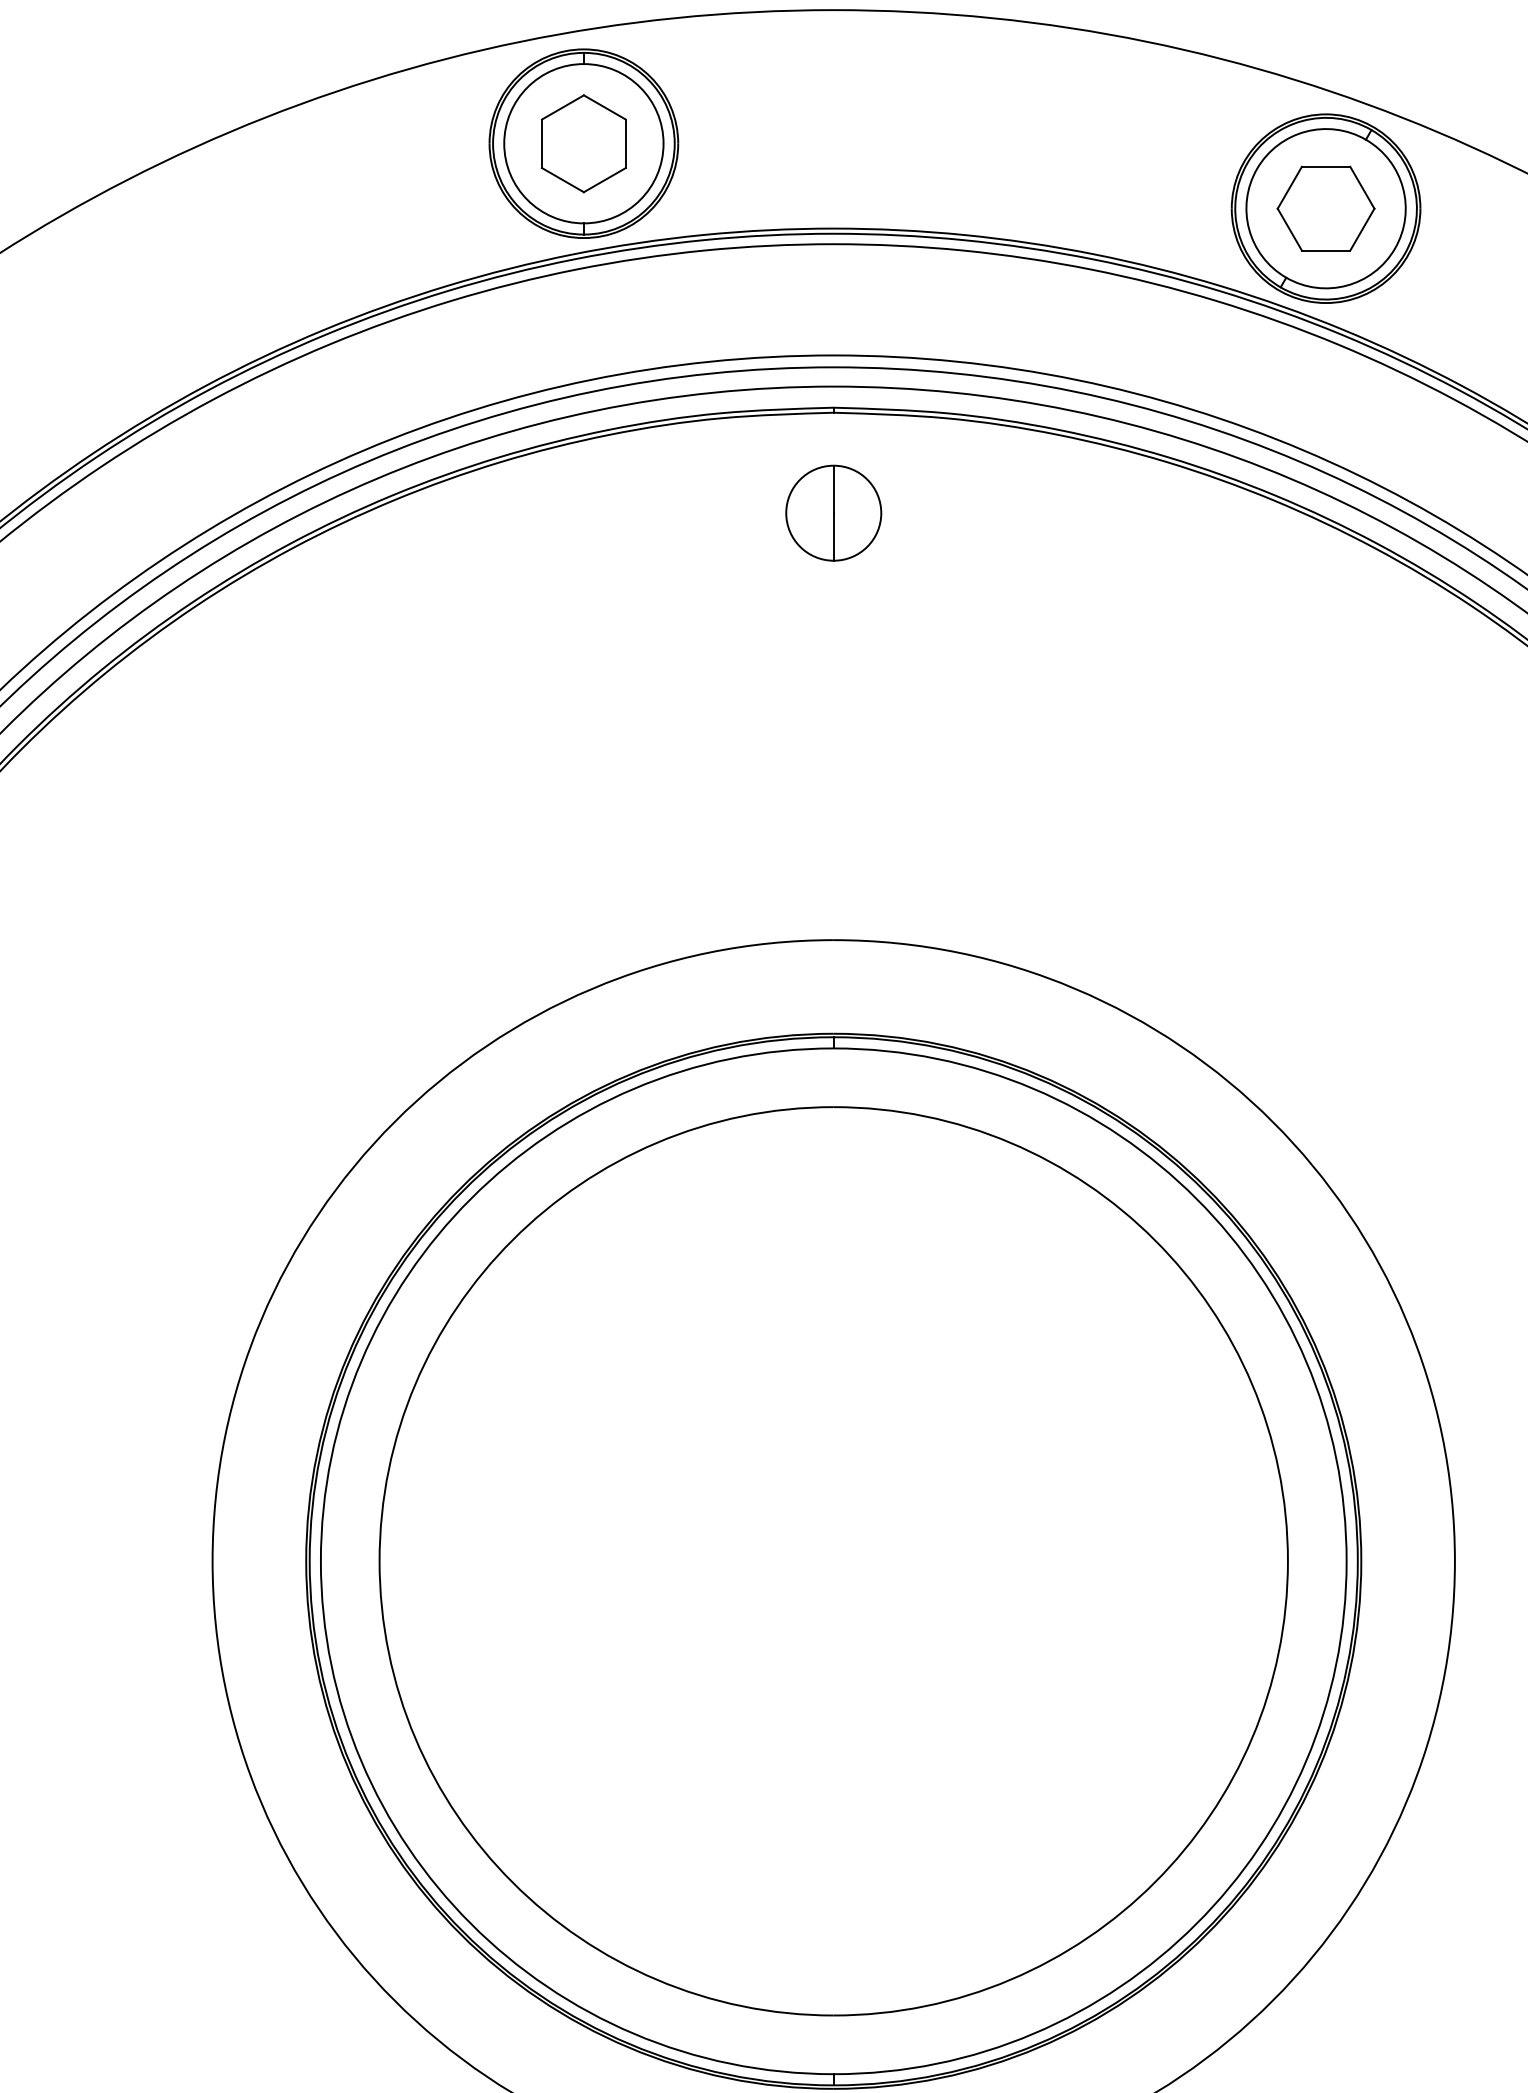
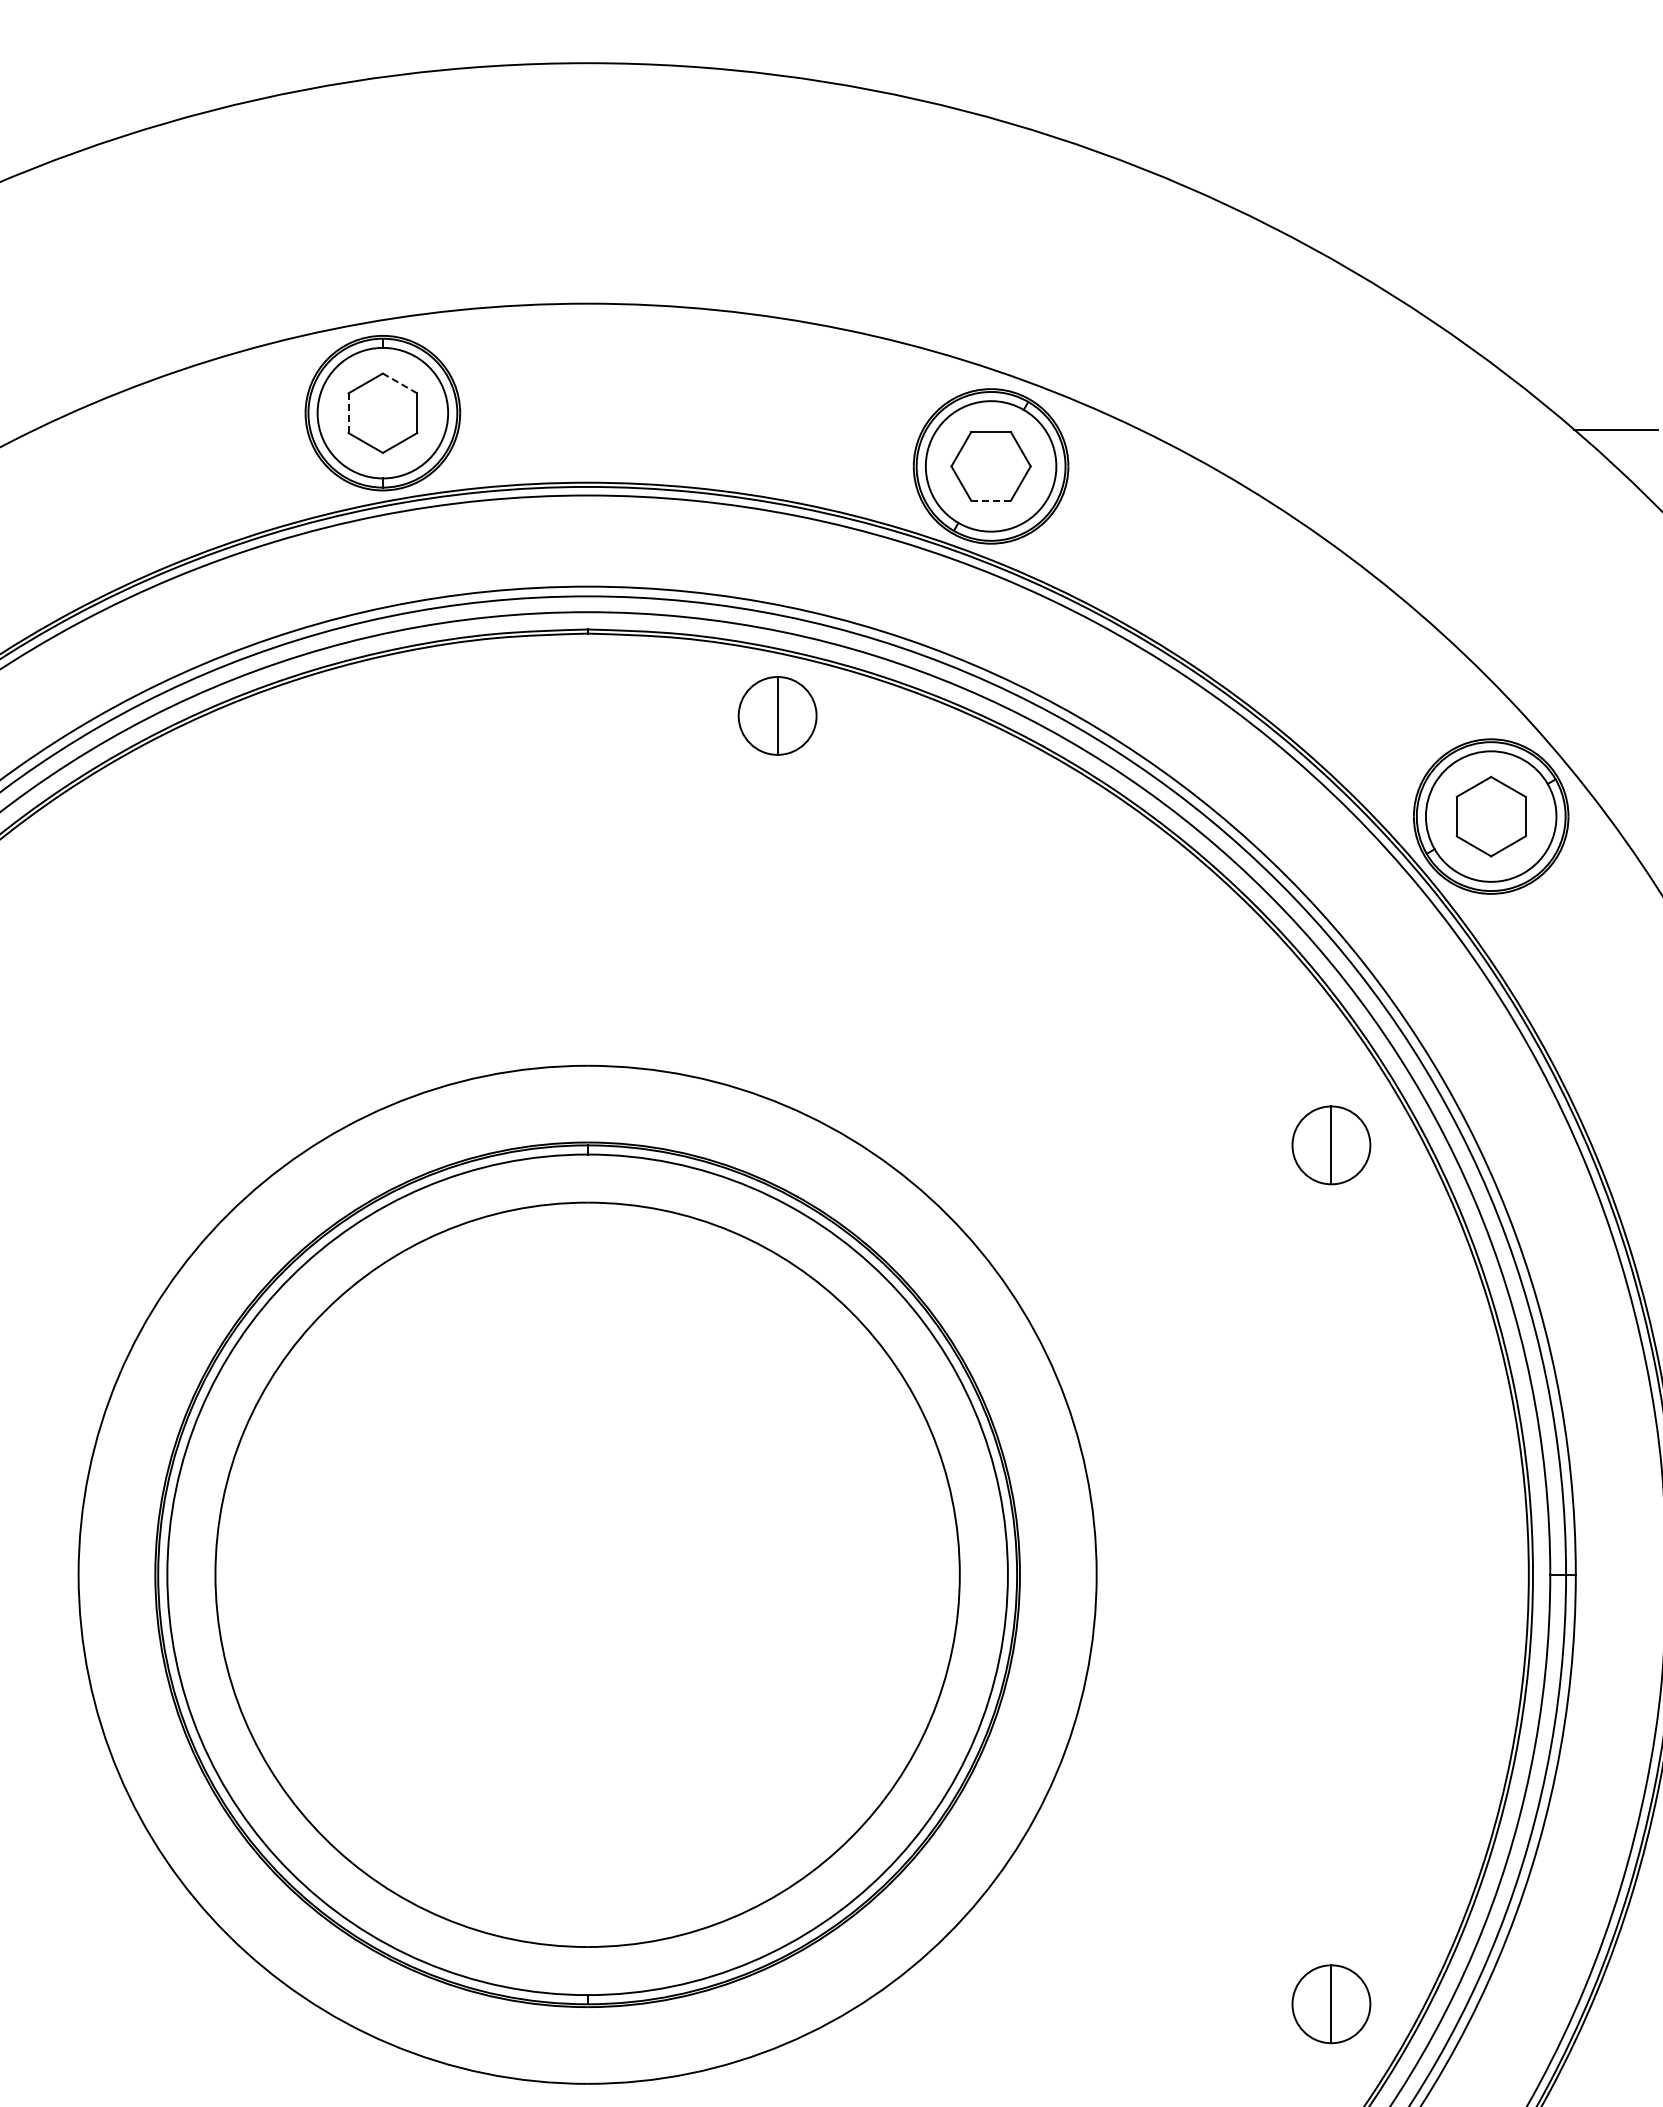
line: (605, 107) -> (400, 383), solid -> dashed
line: (541, 144) -> (348, 413), solid -> dashed
line: (1326, 250) -> (991, 500), solid -> dashed
part: (833, 512) -> (777, 715), moved

